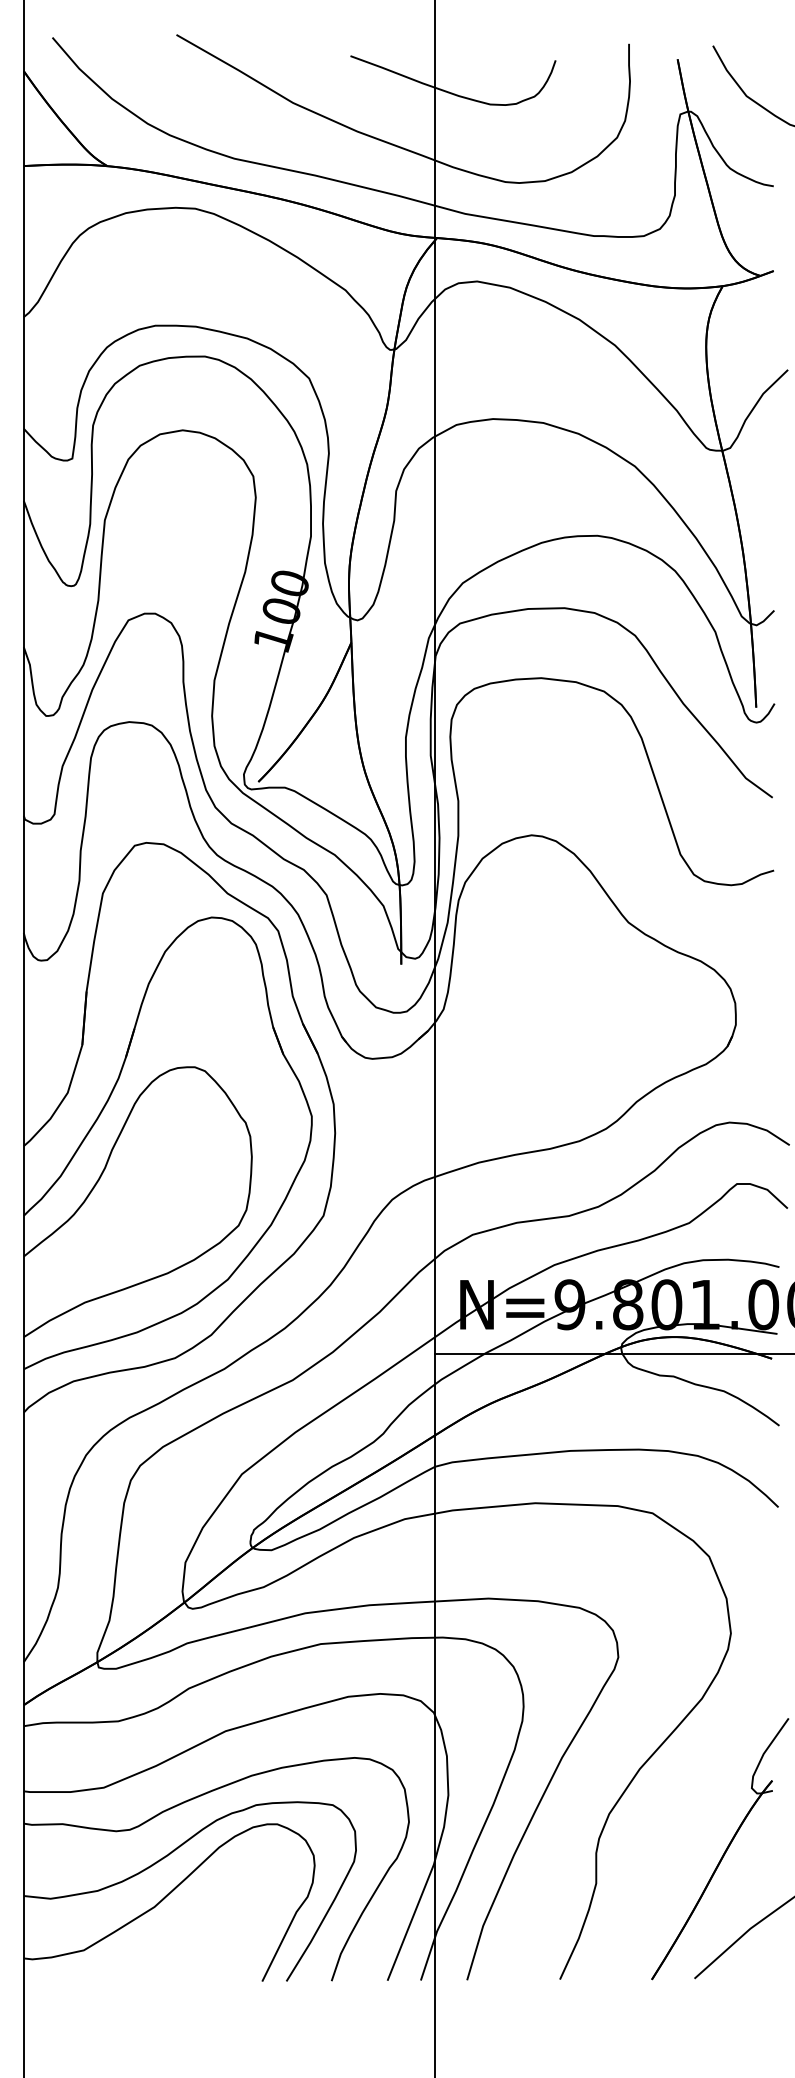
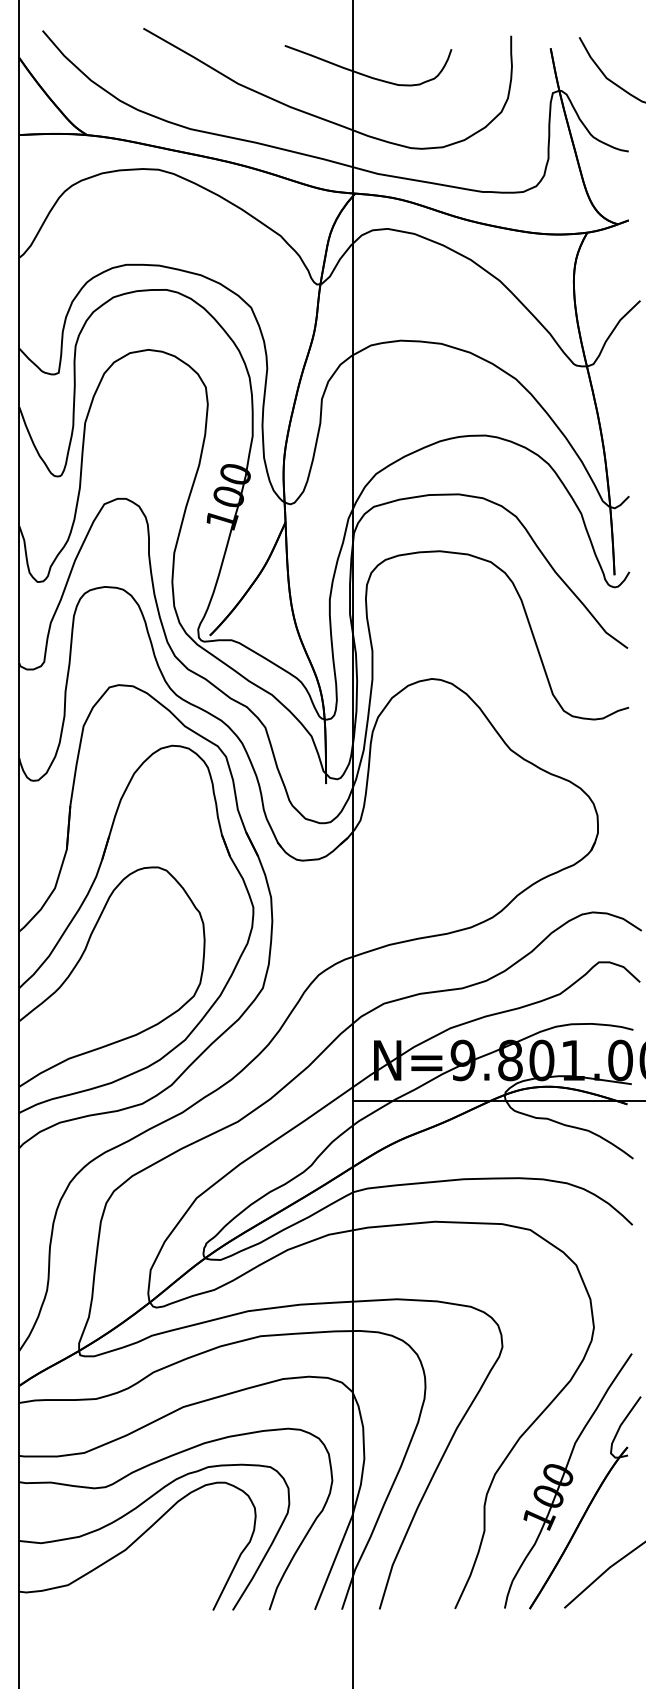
part: (699, 1821) -> (568, 1480), added

